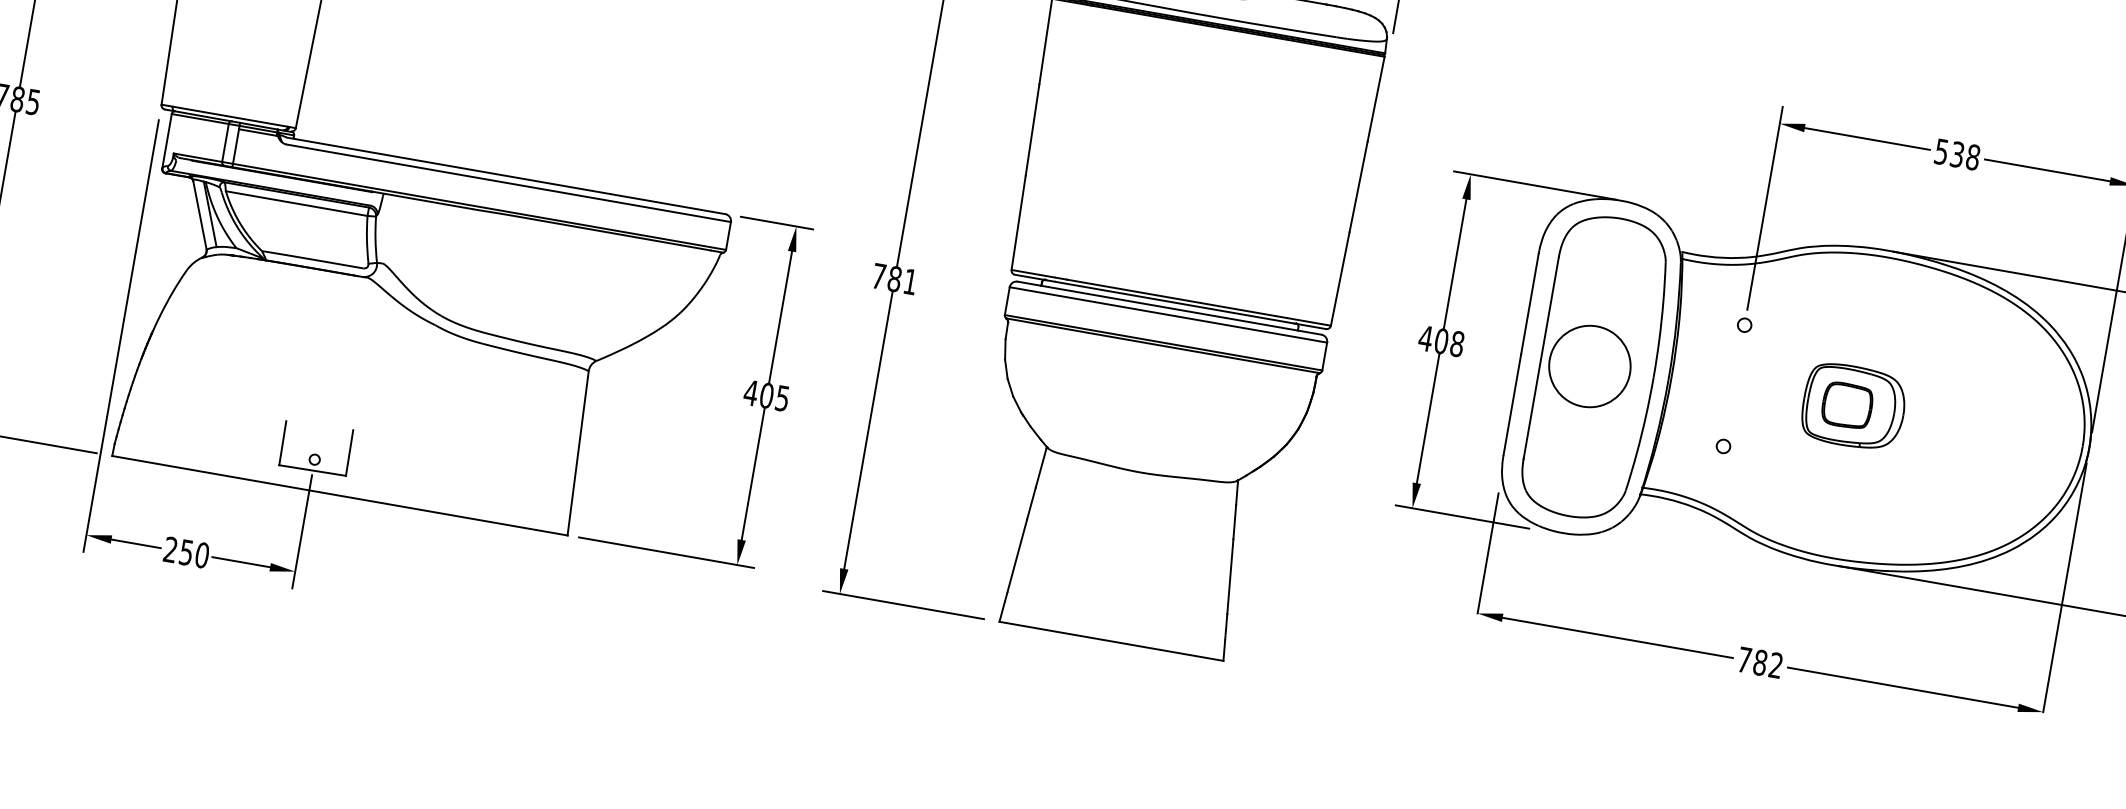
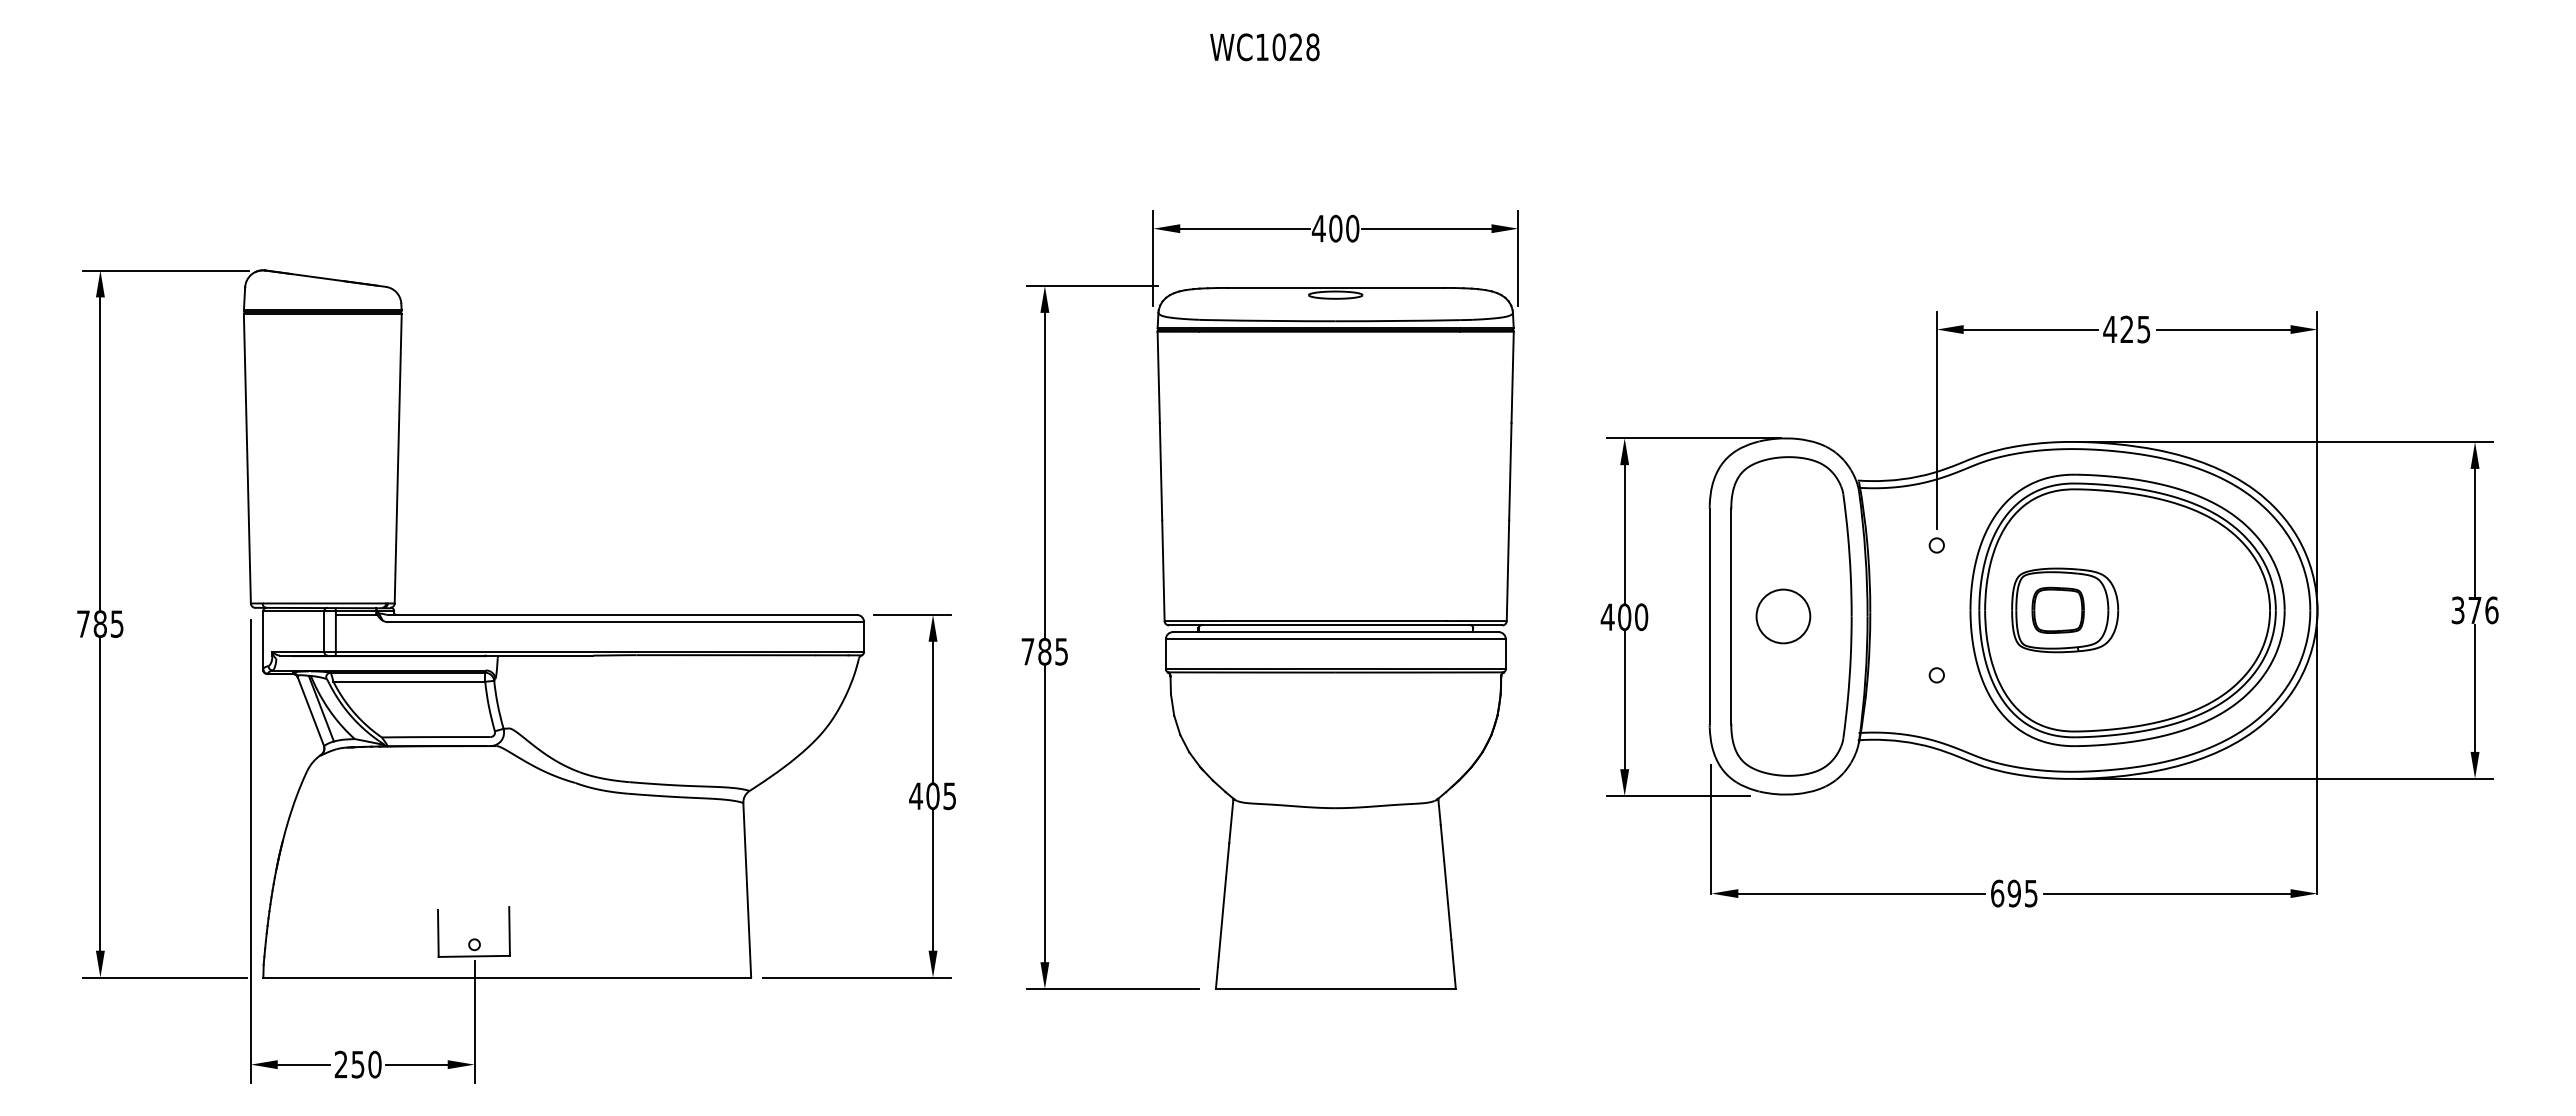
text: (1956, 154) -> (2126, 329), 538 -> 425
text: (910, 281) -> (1061, 651), 781 -> 785
text: (1457, 343) -> (1641, 616), 408 -> 400
circle: (1589, 366) -> (1783, 616), size x0.62
part: (1912, 416) -> (2127, 609), added
text: (1760, 662) -> (2014, 893), 782 -> 695

